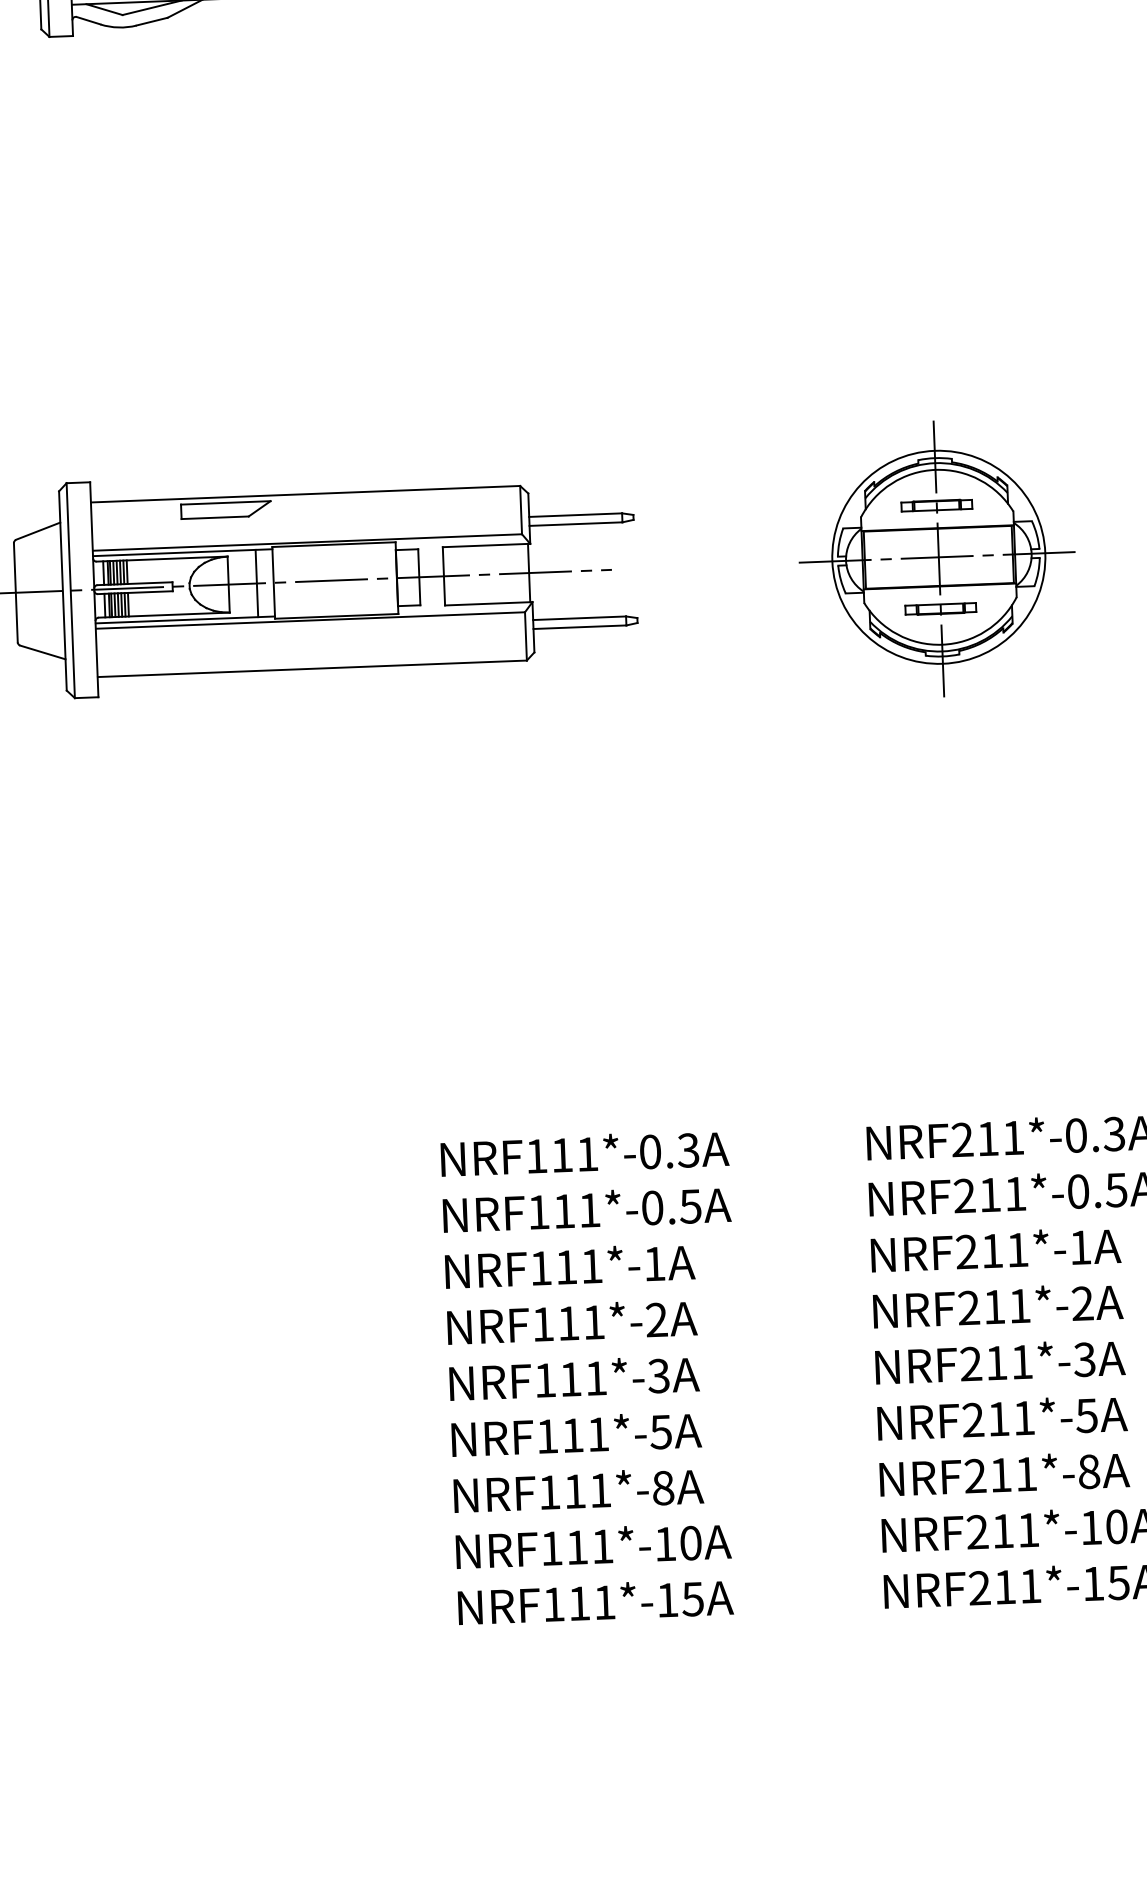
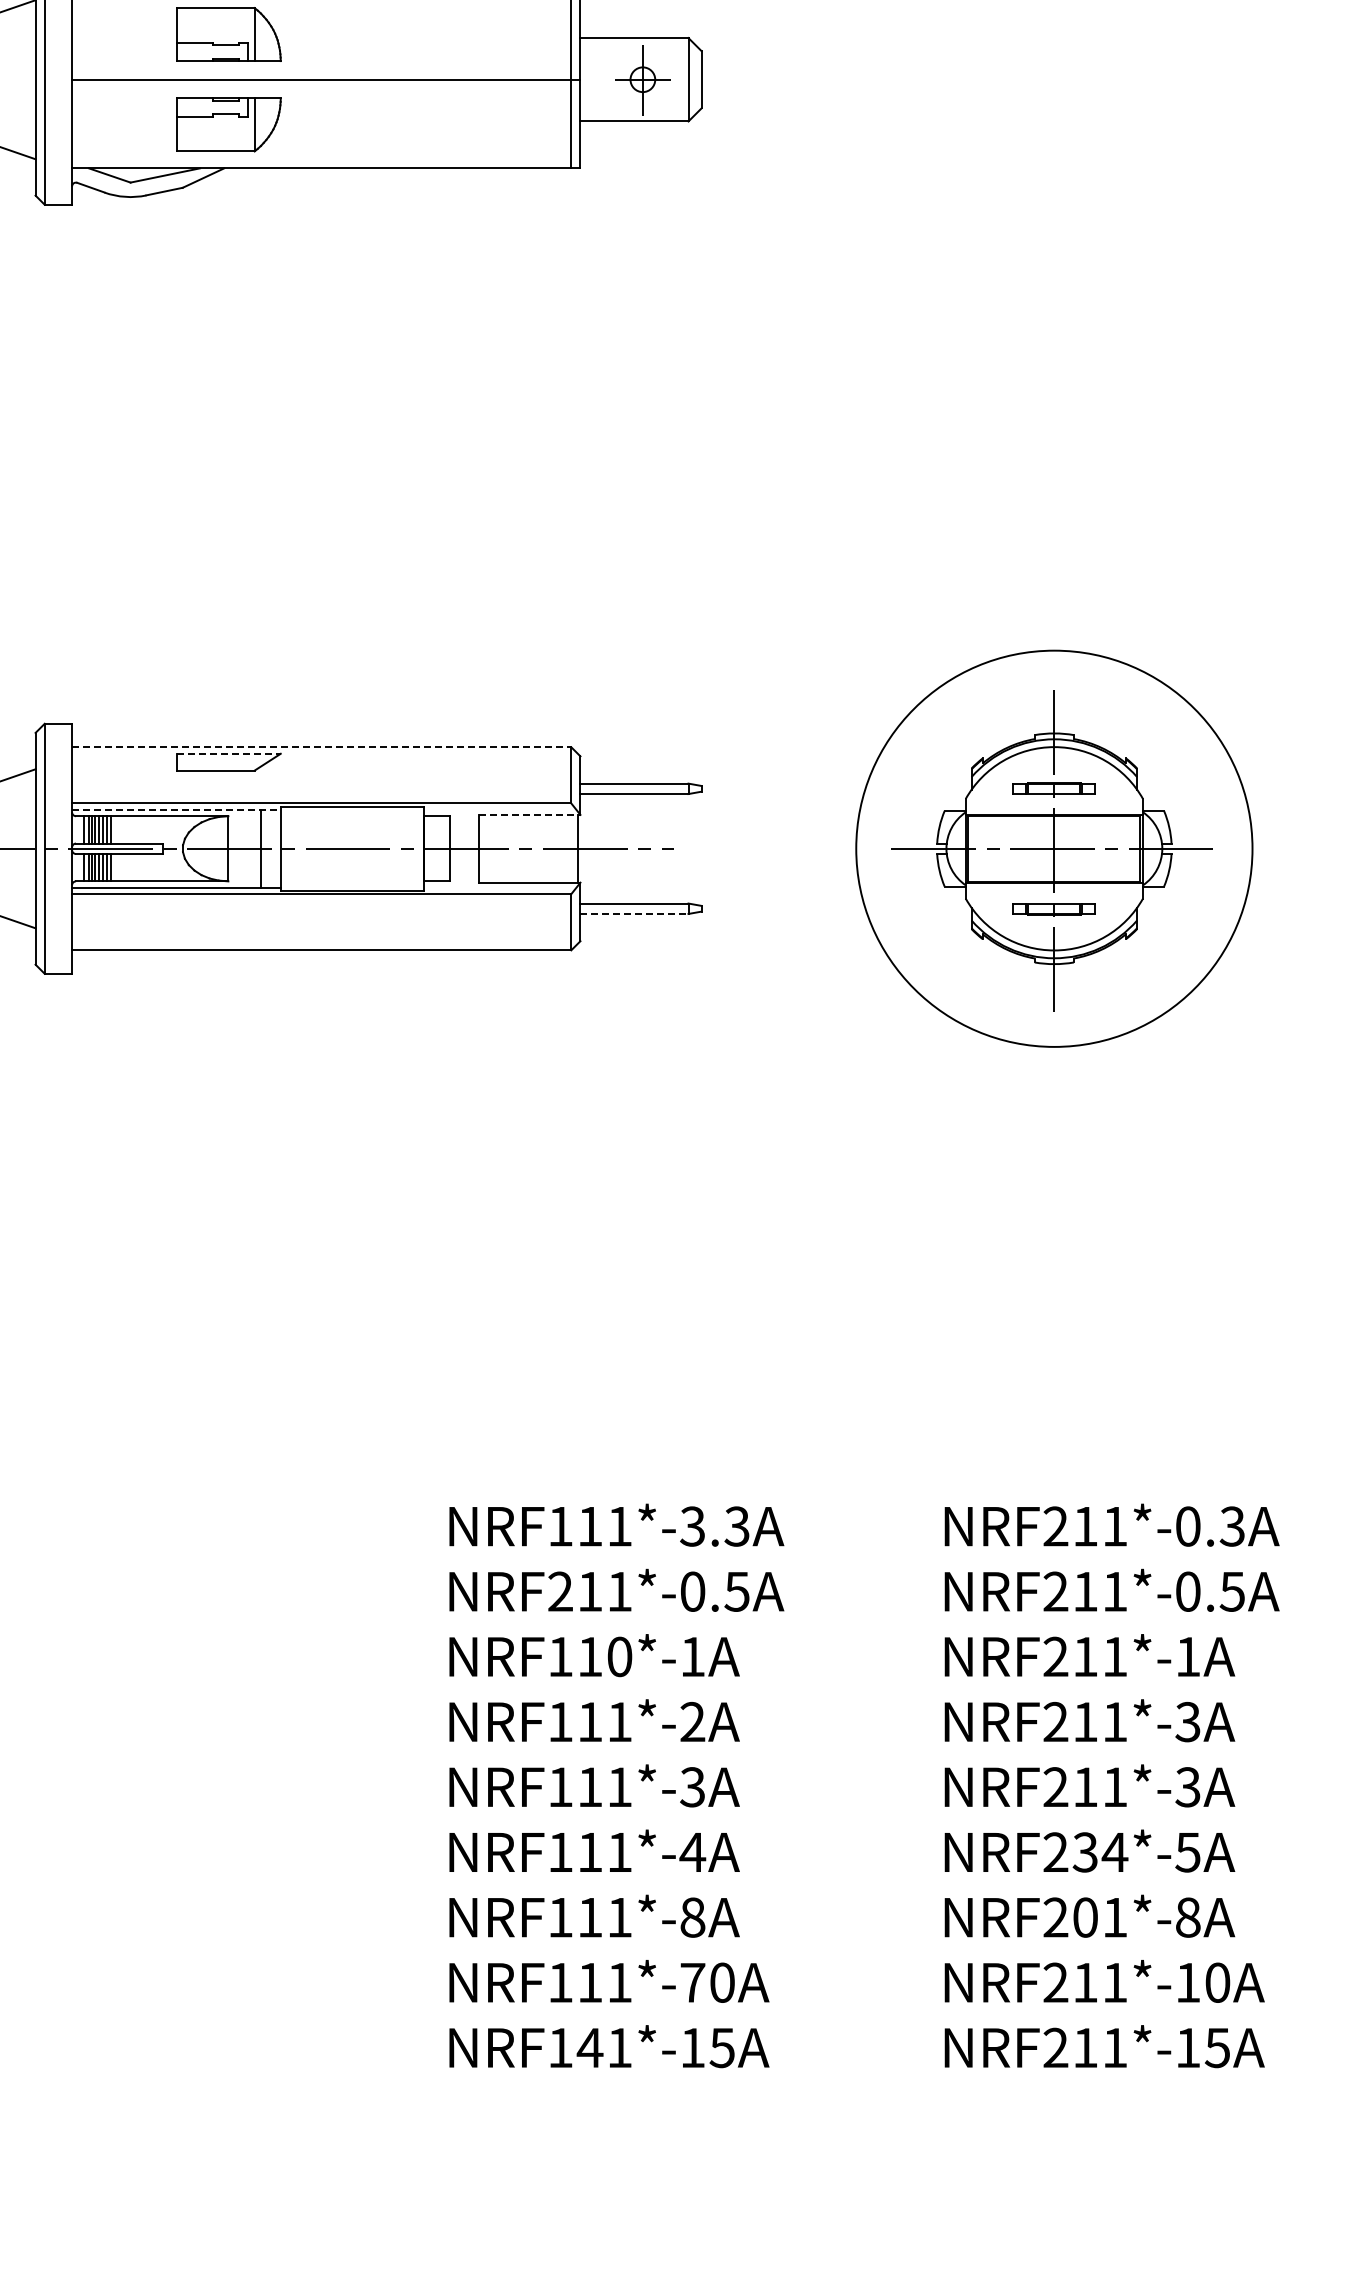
line: (306, 494) -> (322, 747), solid -> dashed
line: (226, 502) -> (229, 753), solid -> dashed
line: (486, 545) -> (529, 814), solid -> dashed
line: (183, 552) -> (177, 809), solid -> dashed
circle: (938, 557) -> (1054, 848), size x1.6
line: (579, 626) -> (634, 913), solid -> dashed
text: (650, 1151) -> (692, 1526), NRF111*-0.3A -> NRF111*-3.3A
text: (538, 1212) -> (560, 1591), NRF111*-0.5A -> NRF211*-0.5A
text: (591, 1266) -> (619, 1656), NRF111*-1A -> NRF110*-1A
text: (1082, 1304) -> (1187, 1722), NRF211*-2A -> NRF211*-3A
text: (1011, 1418) -> (1100, 1852), NRF211*-5A -> NRF234*-5A
text: (660, 1432) -> (692, 1852), NRF111*-5A -> NRF111*-4A
text: (1000, 1475) -> (1085, 1917), NRF211*-8A -> NRF201*-8A
text: (665, 1543) -> (692, 1982), NRF111*-10A -> NRF111*-70A
text: (578, 1603) -> (589, 2047), NRF111*-15A -> NRF141*-15A

